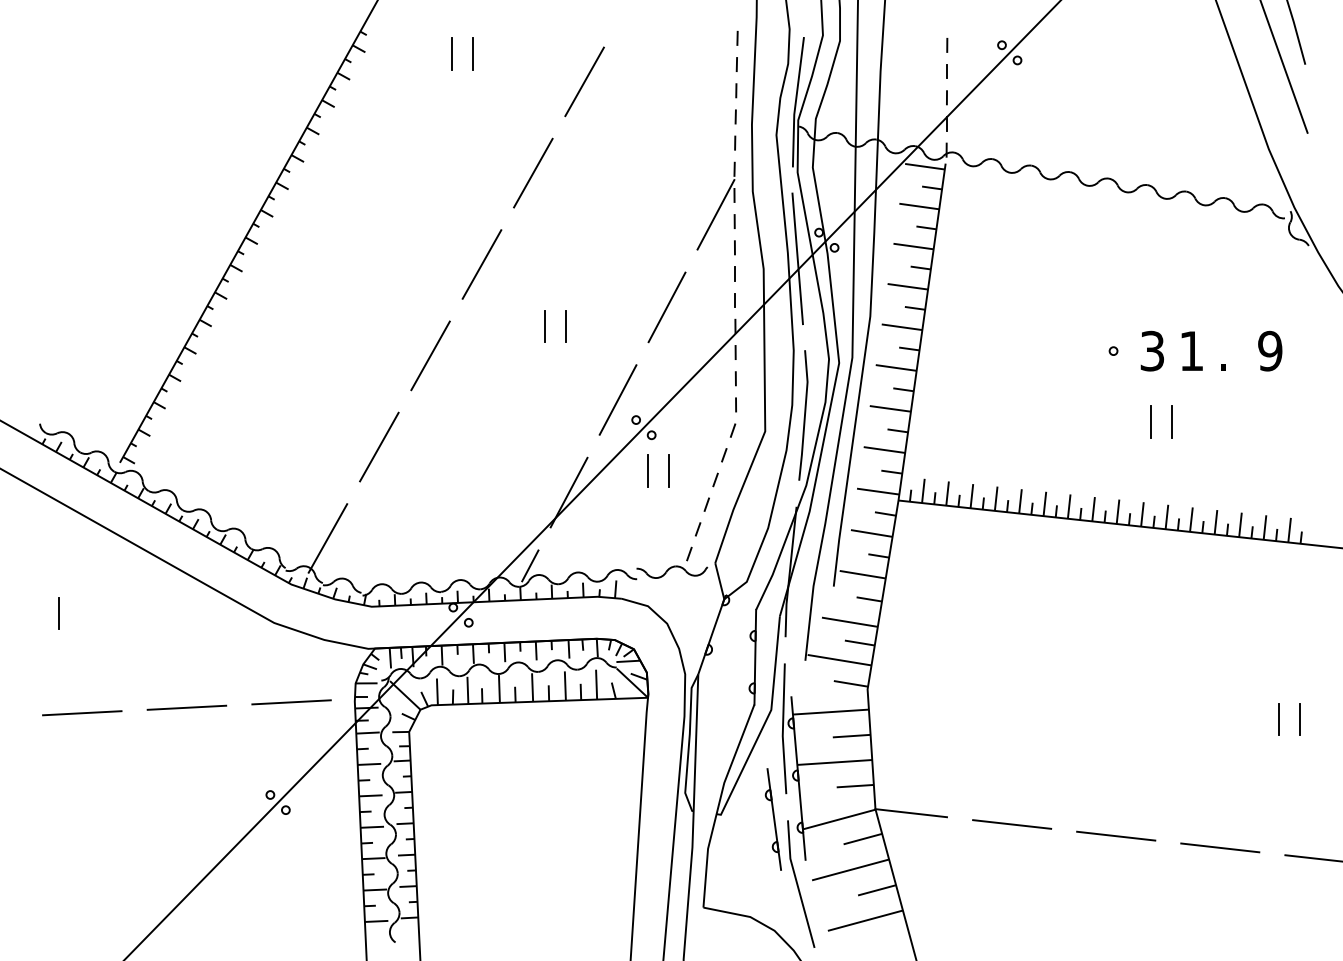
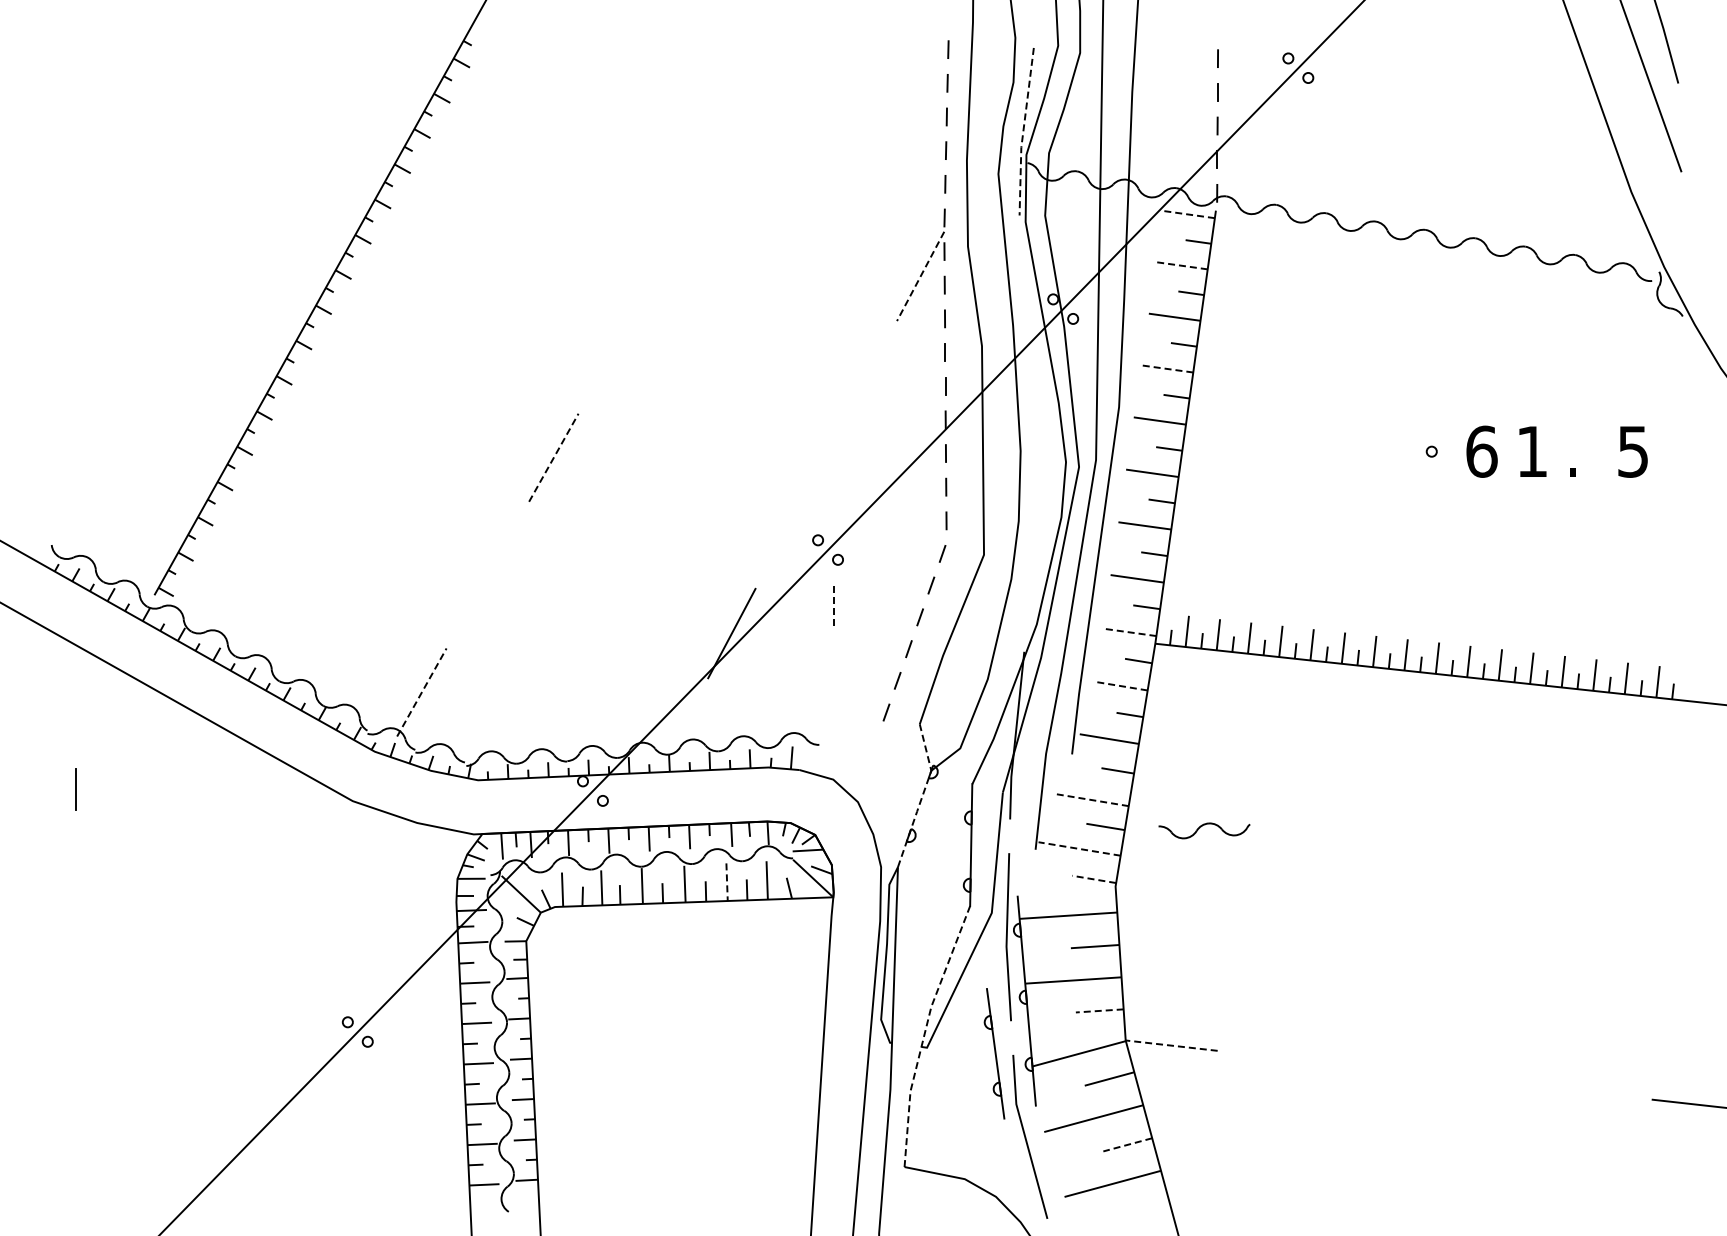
line: (452, 53) -> (581, 69), removed
line: (473, 53) -> (608, 69), removed
line: (584, 81) -> (751, 105), removed
line: (795, 102) -> (1023, 131), solid -> dashed
line: (925, 166) -> (1189, 214), solid -> dashed
line: (533, 172) -> (685, 222), removed
line: (919, 206) -> (1182, 265), solid -> dashed
line: (715, 214) -> (920, 276), solid -> dashed
line: (797, 258) -> (1025, 332), removed
line: (481, 264) -> (619, 340), removed
line: (907, 286) -> (1166, 368), solid -> dashed
line: (666, 307) -> (857, 395), removed
line: (545, 326) -> (701, 419), removed
line: (566, 326) -> (728, 419), removed
text: (1152, 350) -> (1481, 451), 3 -> 6
text: (1269, 350) -> (1632, 451), 9 -> 5
line: (431, 355) -> (554, 457), solid -> dashed
line: (617, 399) -> (794, 514), removed
line: (804, 415) -> (1034, 534), removed
line: (1150, 421) -> (1479, 542), removed
line: (1171, 421) -> (1506, 542), removed
line: (379, 447) -> (487, 575), removed
line: (648, 470) -> (833, 605), solid -> dashed
line: (669, 470) -> (860, 605), removed
line: (877, 491) -> (1128, 632), solid -> dashed
line: (871, 533) -> (1120, 686), solid -> dashed
line: (328, 538) -> (422, 692), solid -> dashed
line: (529, 565) -> (681, 727), removed
part: (672, 571) -> (1204, 830), moved
line: (717, 618) -> (922, 795), solid -> dashed
line: (849, 622) -> (1092, 800), solid -> dashed
line: (839, 659) -> (1079, 848), solid -> dashed
line: (850, 683) -> (1093, 879), solid -> dashed
line: (565, 686) -> (727, 882), solid -> dashed
line: (291, 701) -> (374, 902), removed
line: (186, 707) -> (240, 909), removed
line: (81, 712) -> (105, 916), removed
line: (1278, 718) -> (1643, 924), removed
line: (1299, 718) -> (1670, 924), removed
line: (855, 785) -> (1099, 1010), solid -> dashed
line: (718, 803) -> (924, 1033), solid -> dashed
line: (911, 813) -> (1171, 1045), solid -> dashed
line: (1012, 823) -> (1301, 1059), removed
line: (1115, 835) -> (1434, 1074), removed
line: (1219, 847) -> (1568, 1089), removed
line: (876, 890) -> (1127, 1144), solid -> dashed

